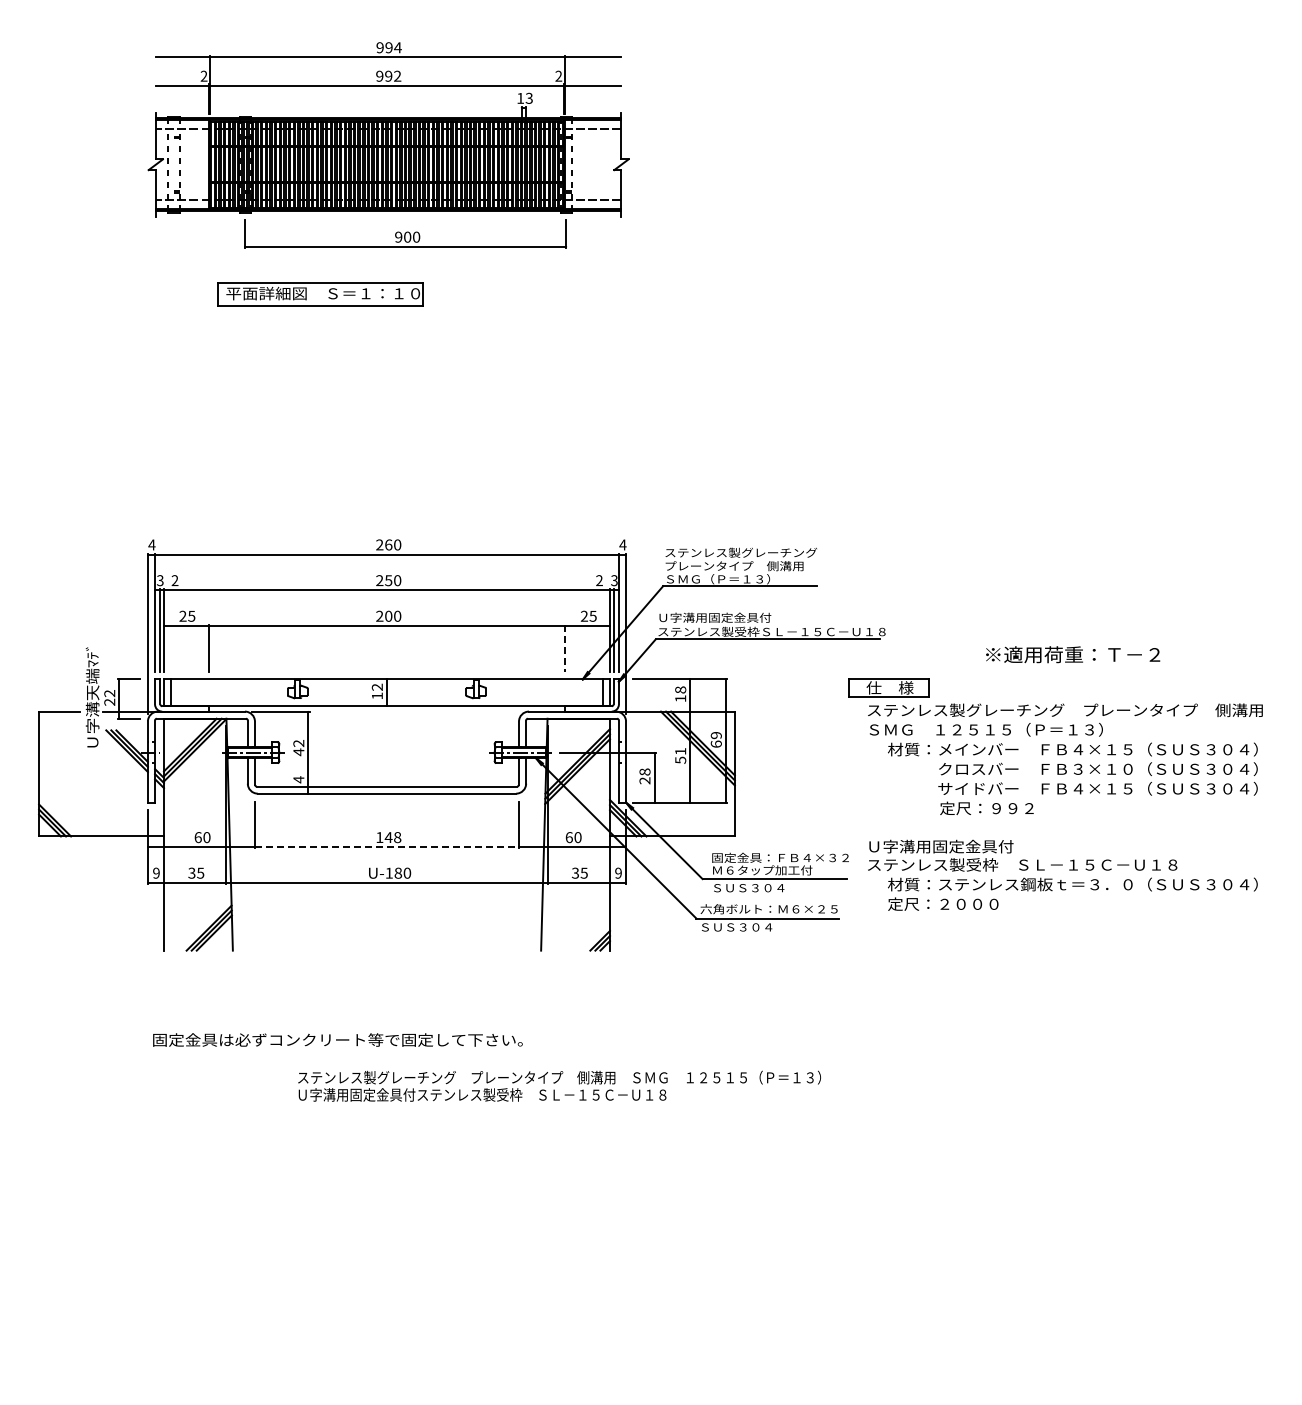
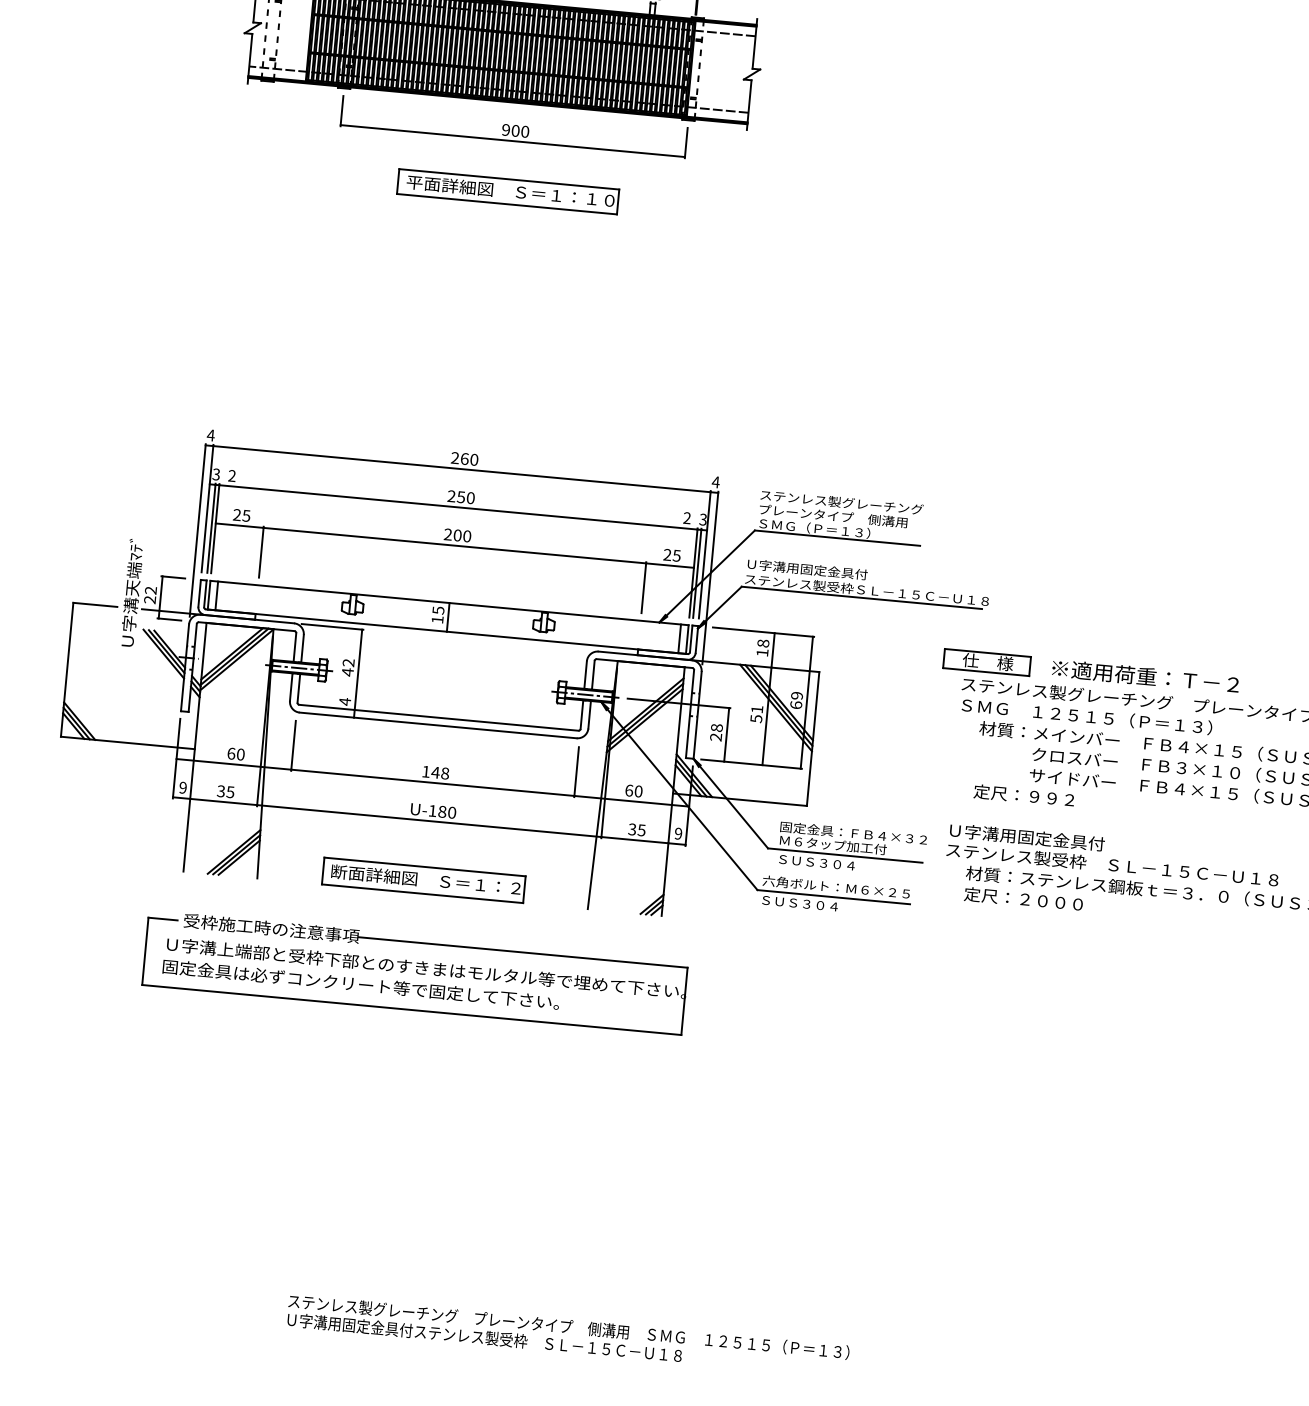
part: (320, 294) -> (507, 192), moved
line: (565, 648) -> (644, 587), dashed -> solid
text: (1073, 654) -> (1146, 676), moved
text: (376, 686) -> (437, 609), 12 -> 15
text: (986, 807) -> (1023, 794), moved
line: (387, 847) -> (433, 783), dashed -> solid
part: (386, 938) -> (423, 880), added
part: (387, 1024) -> (415, 972), added
text: (559, 1085) -> (568, 1335), moved

